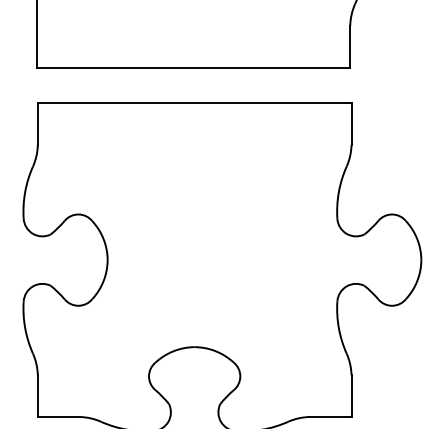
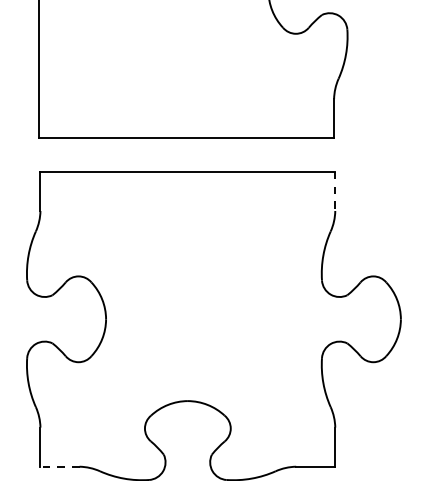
line: (351, 124) -> (335, 191), solid -> dashed
line: (59, 416) -> (60, 466), solid -> dashed

